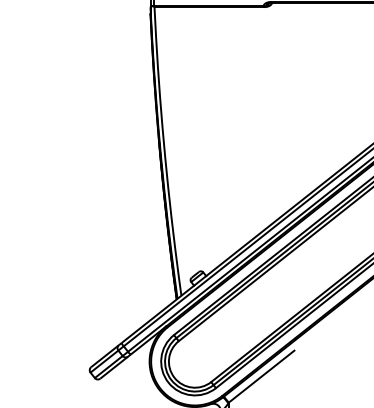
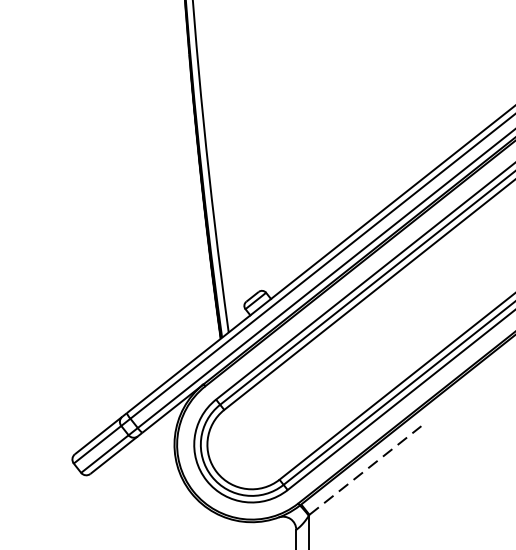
line: (261, 376) -> (365, 470), solid -> dashed

